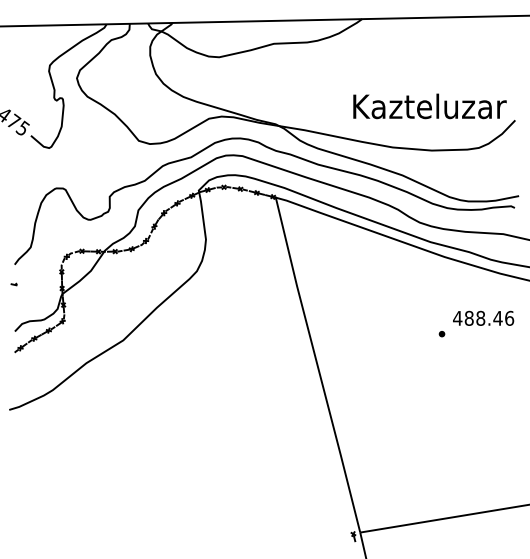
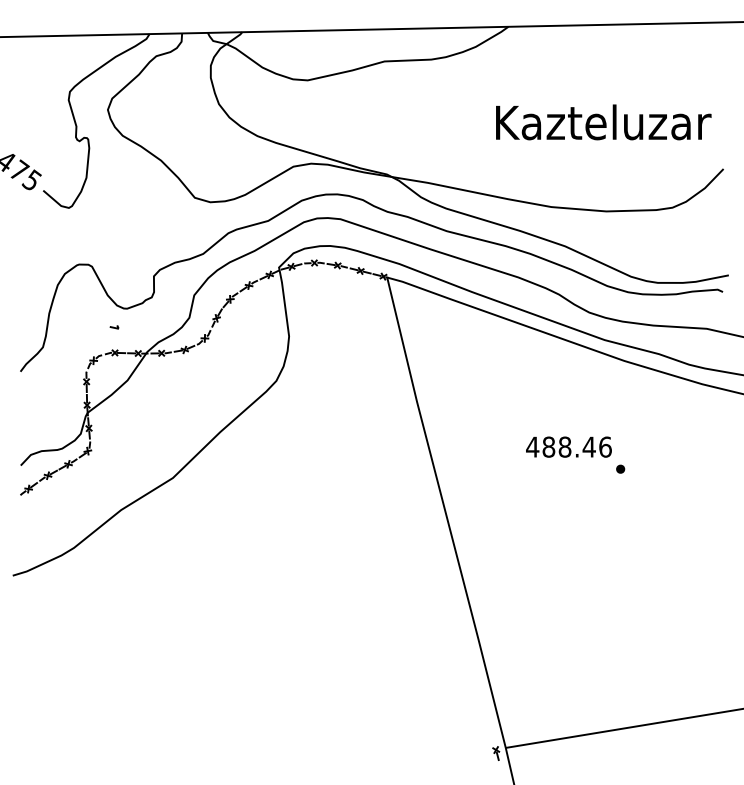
text: (429, 106) -> (603, 122), moved
line: (14, 284) -> (114, 327), moved
text: (483, 317) -> (568, 446), moved

